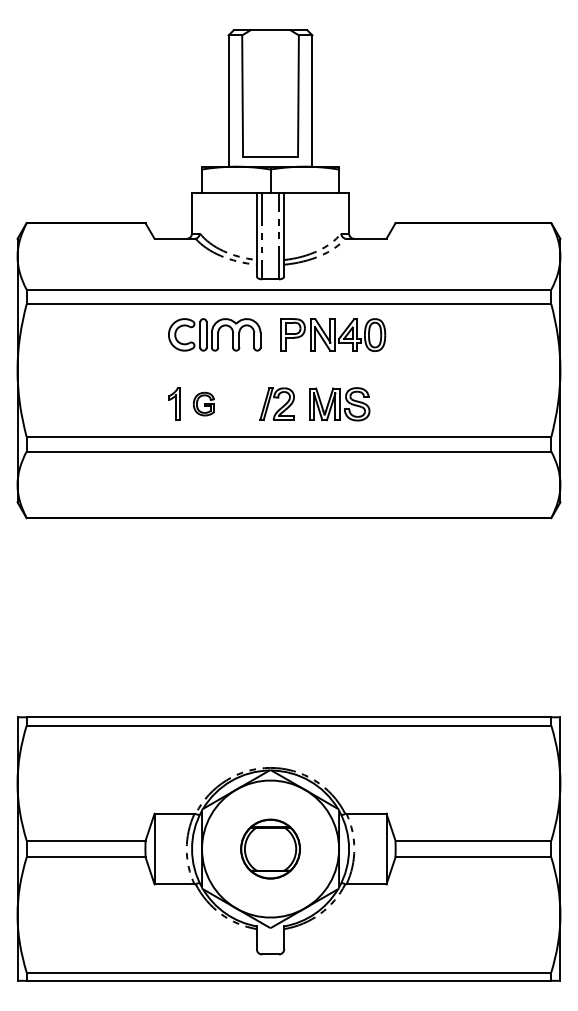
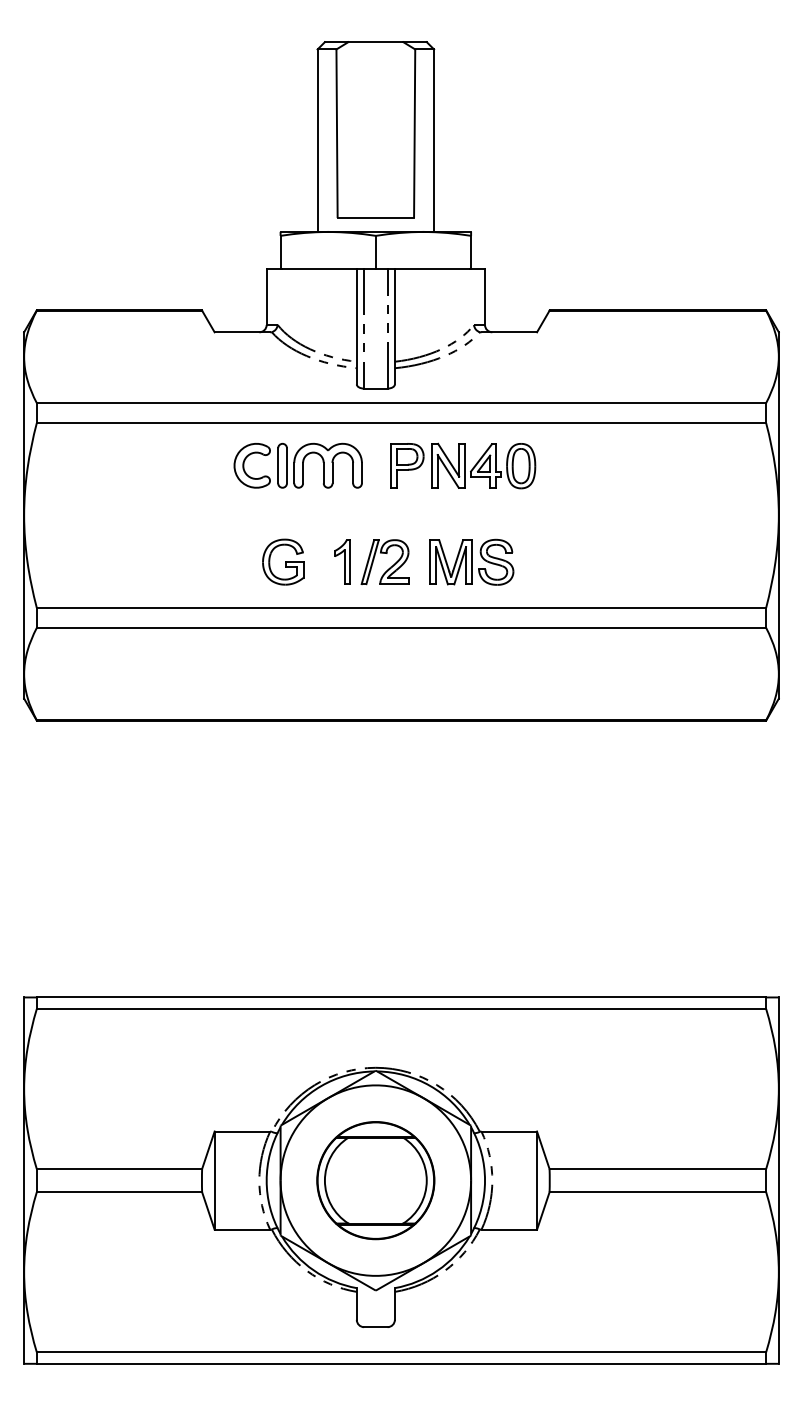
part: (174, 403) -> (342, 561), moved
part: (204, 403) -> (283, 561), size x1.43
part: (270, 848) -> (375, 1180), size x1.43

